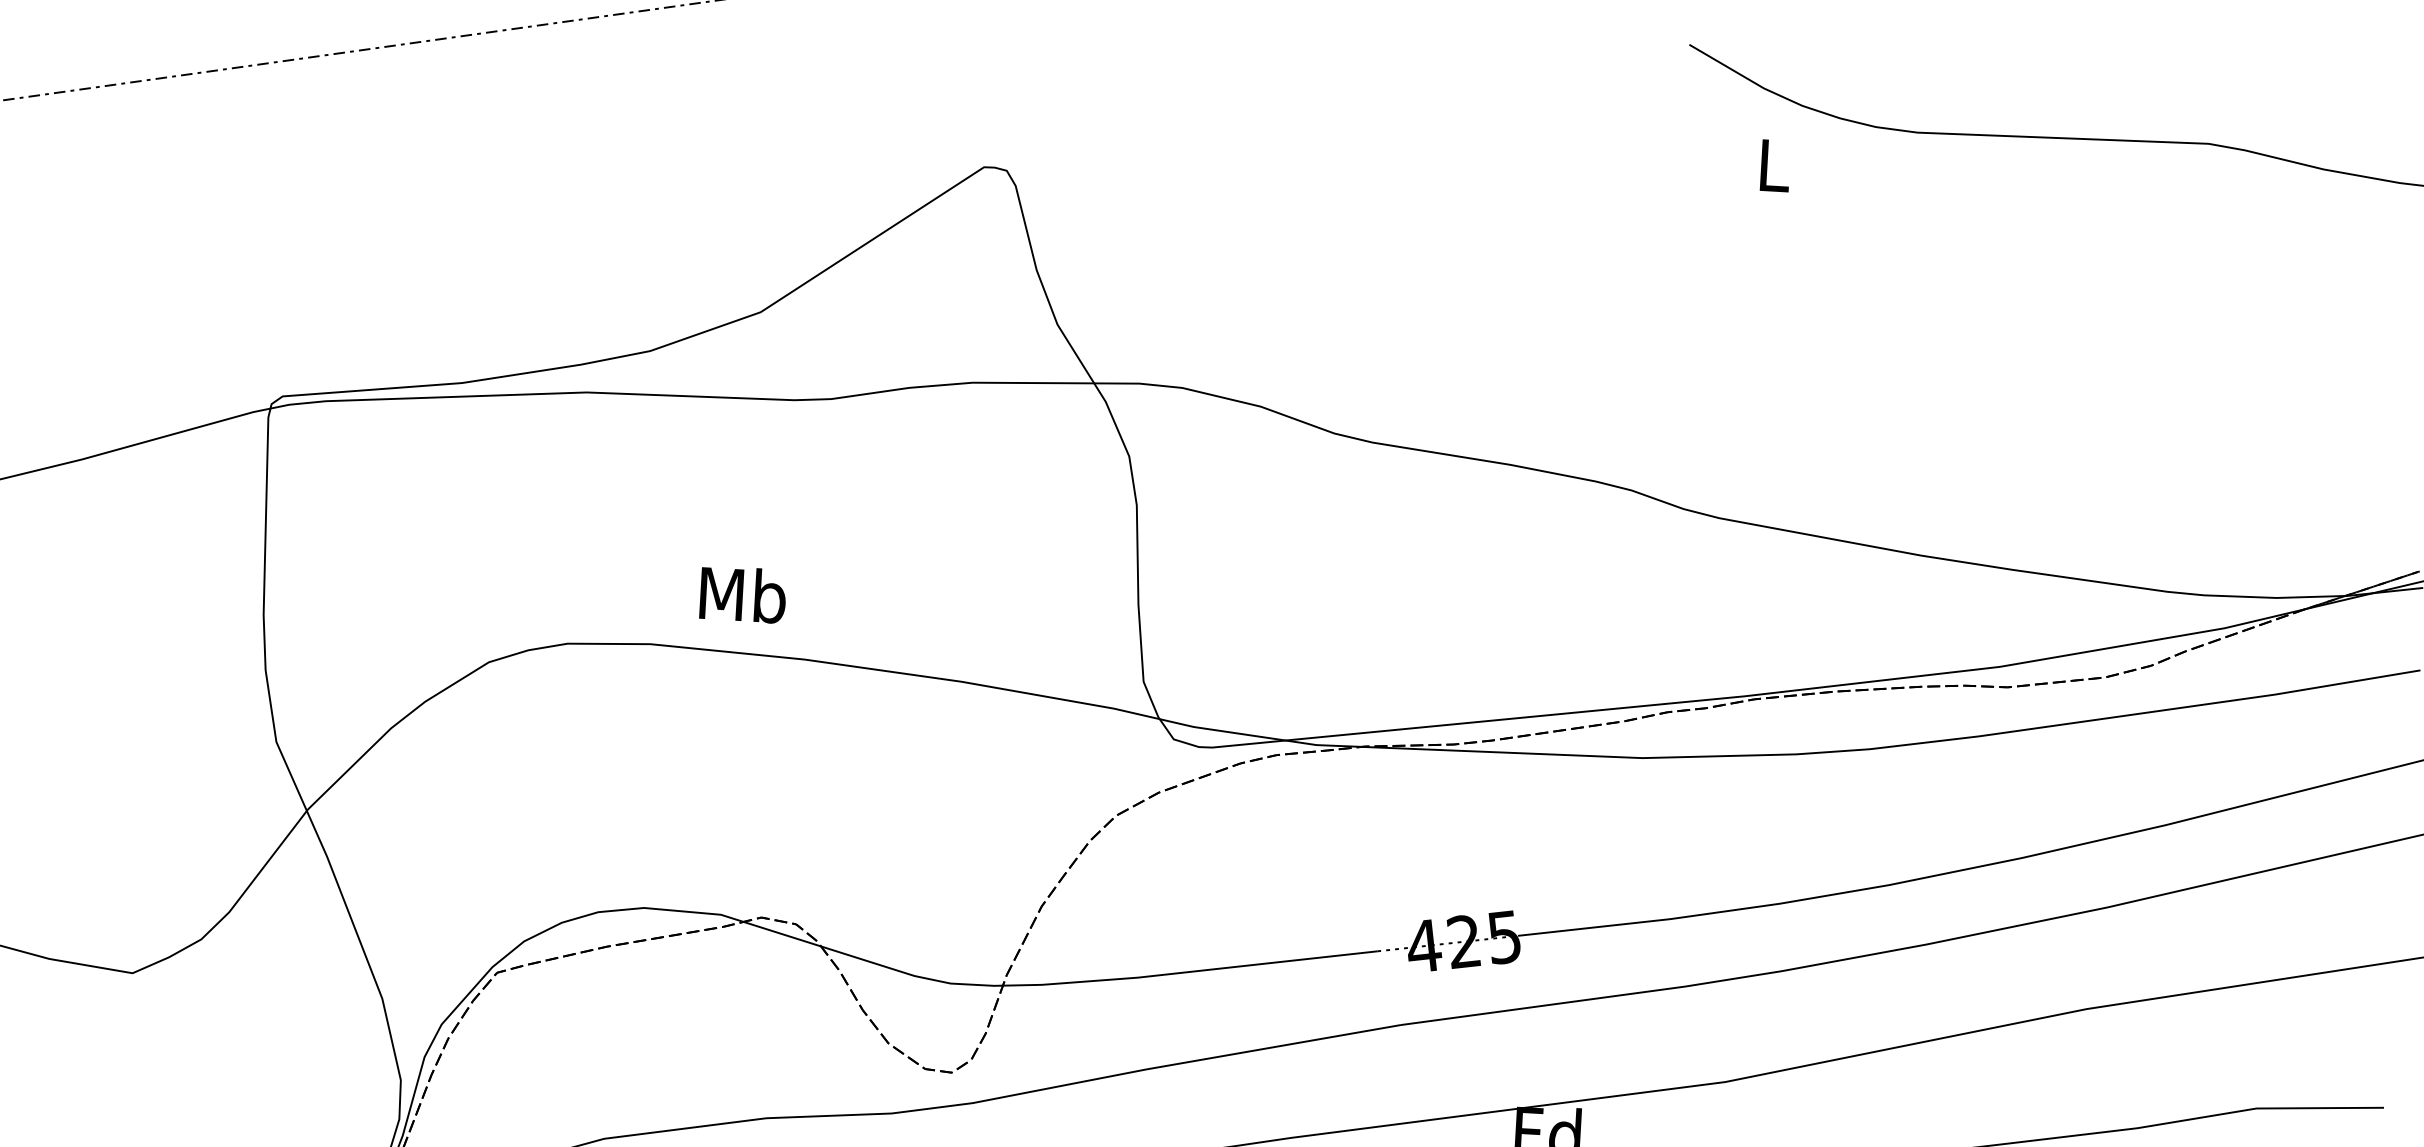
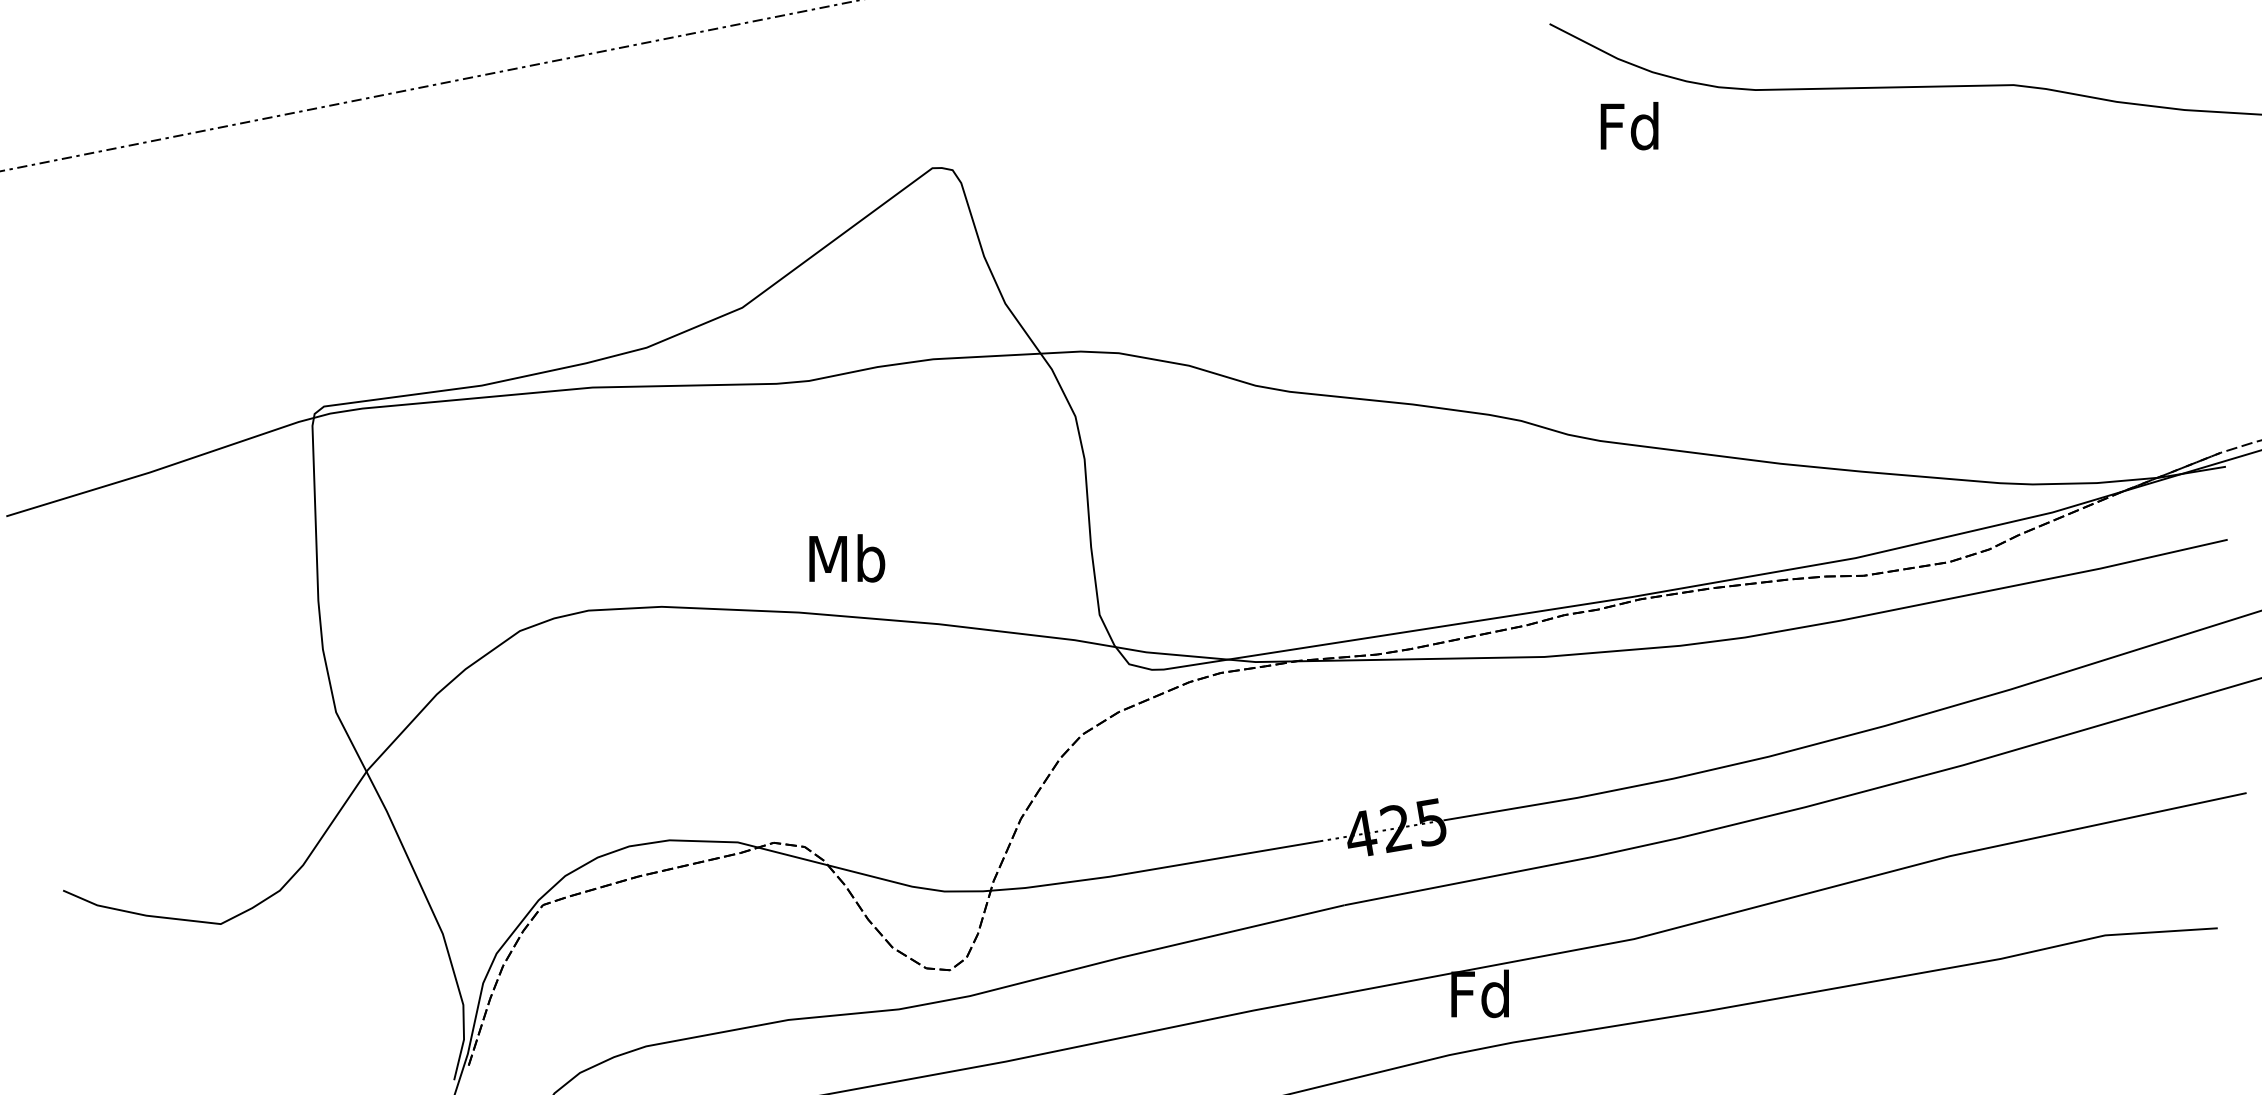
text: (1772, 165) -> (1629, 126), L -> Fd
text: (743, 594) -> (847, 558), moved

